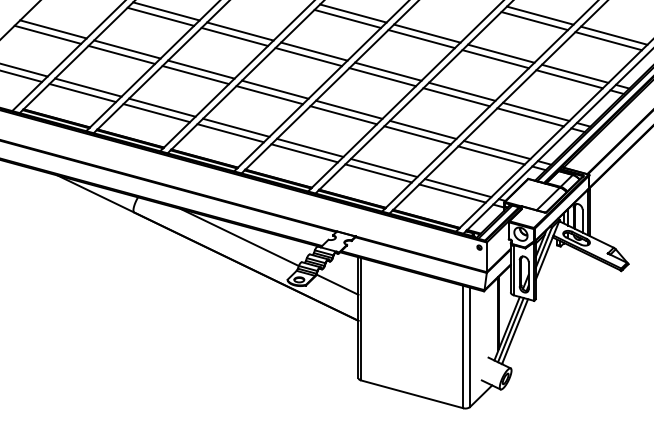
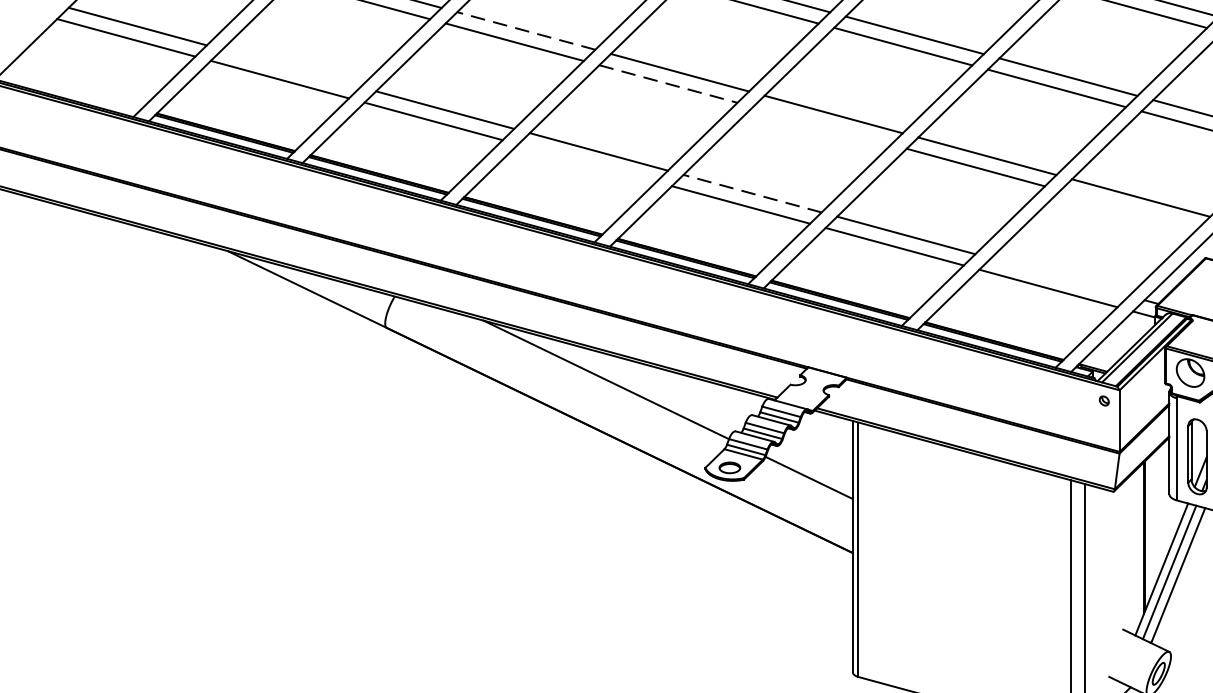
line: (200, 69) -> (524, 30), solid -> dashed
line: (88, 87) -> (291, 68), removed
line: (270, 95) -> (670, 84), solid -> dashed
line: (343, 115) -> (821, 126), removed
line: (230, 133) -> (586, 163), removed
line: (309, 147) -> (751, 192), solid -> dashed
line: (491, 155) -> (1129, 209), removed
line: (457, 188) -> (1058, 278), removed

